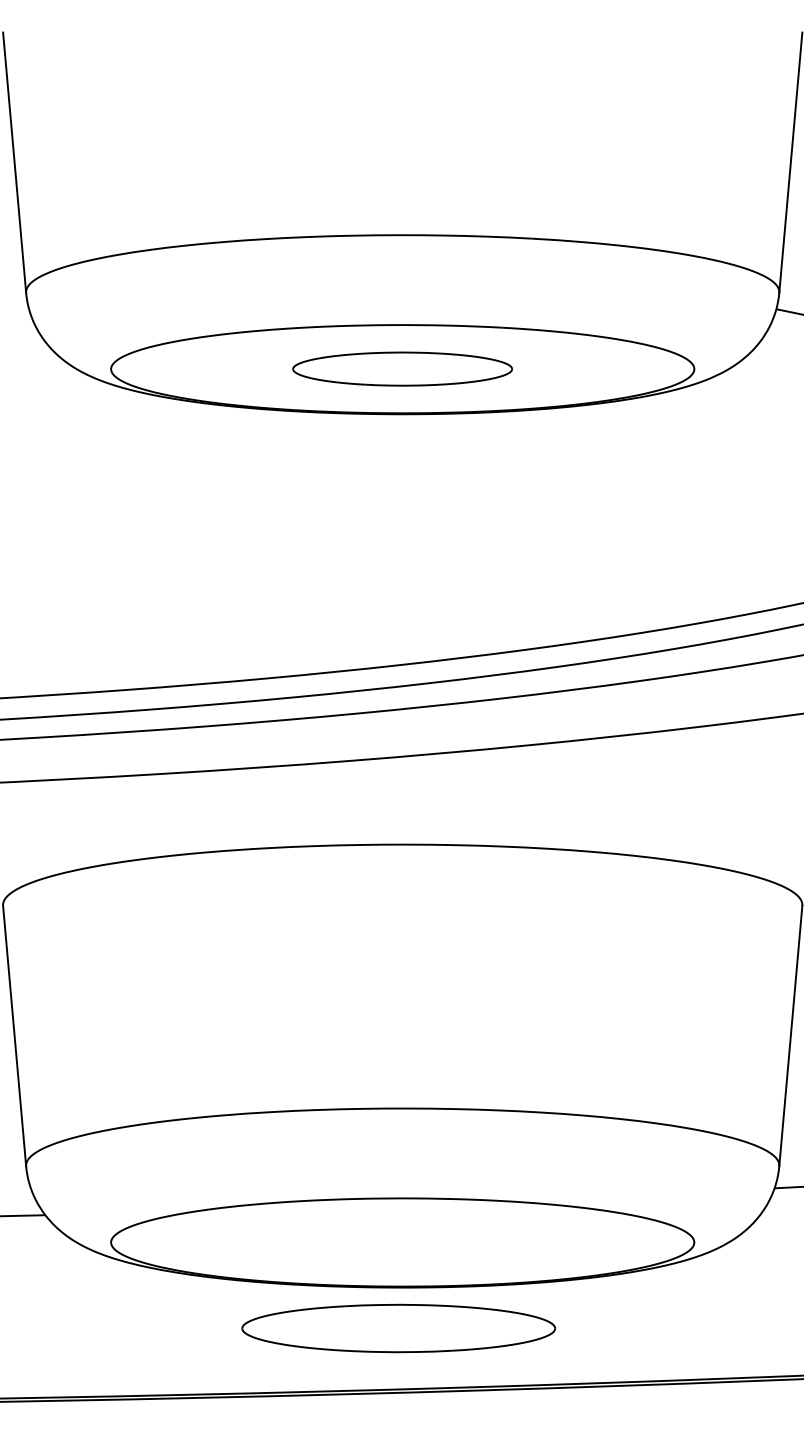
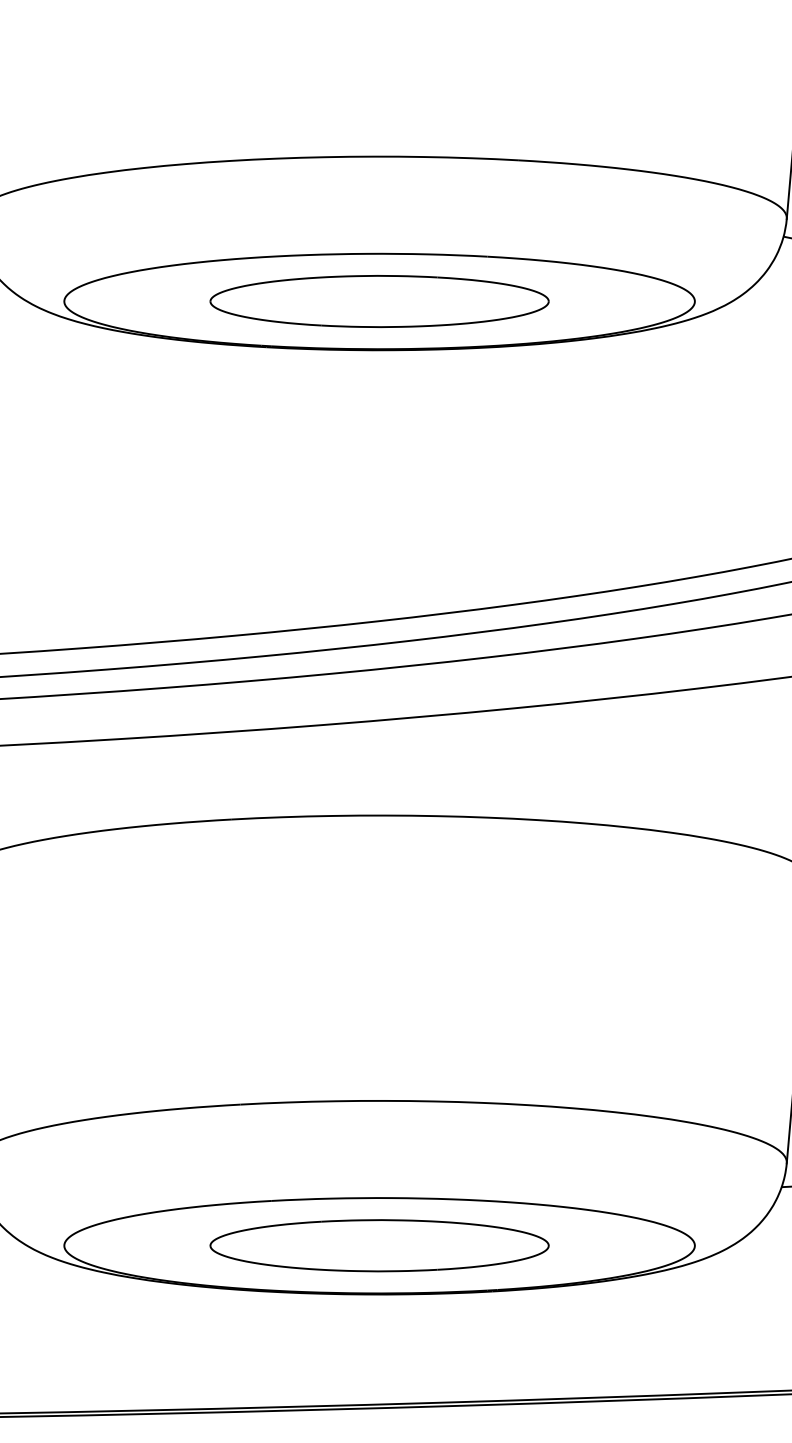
part: (402, 368) -> (379, 300), size x1.43
part: (398, 1328) -> (379, 1245), moved

